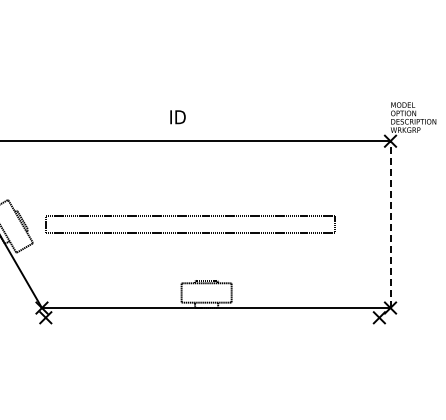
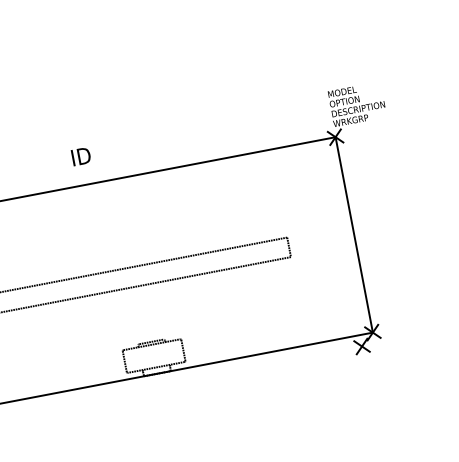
line: (390, 224) -> (354, 234), dashed -> solid

